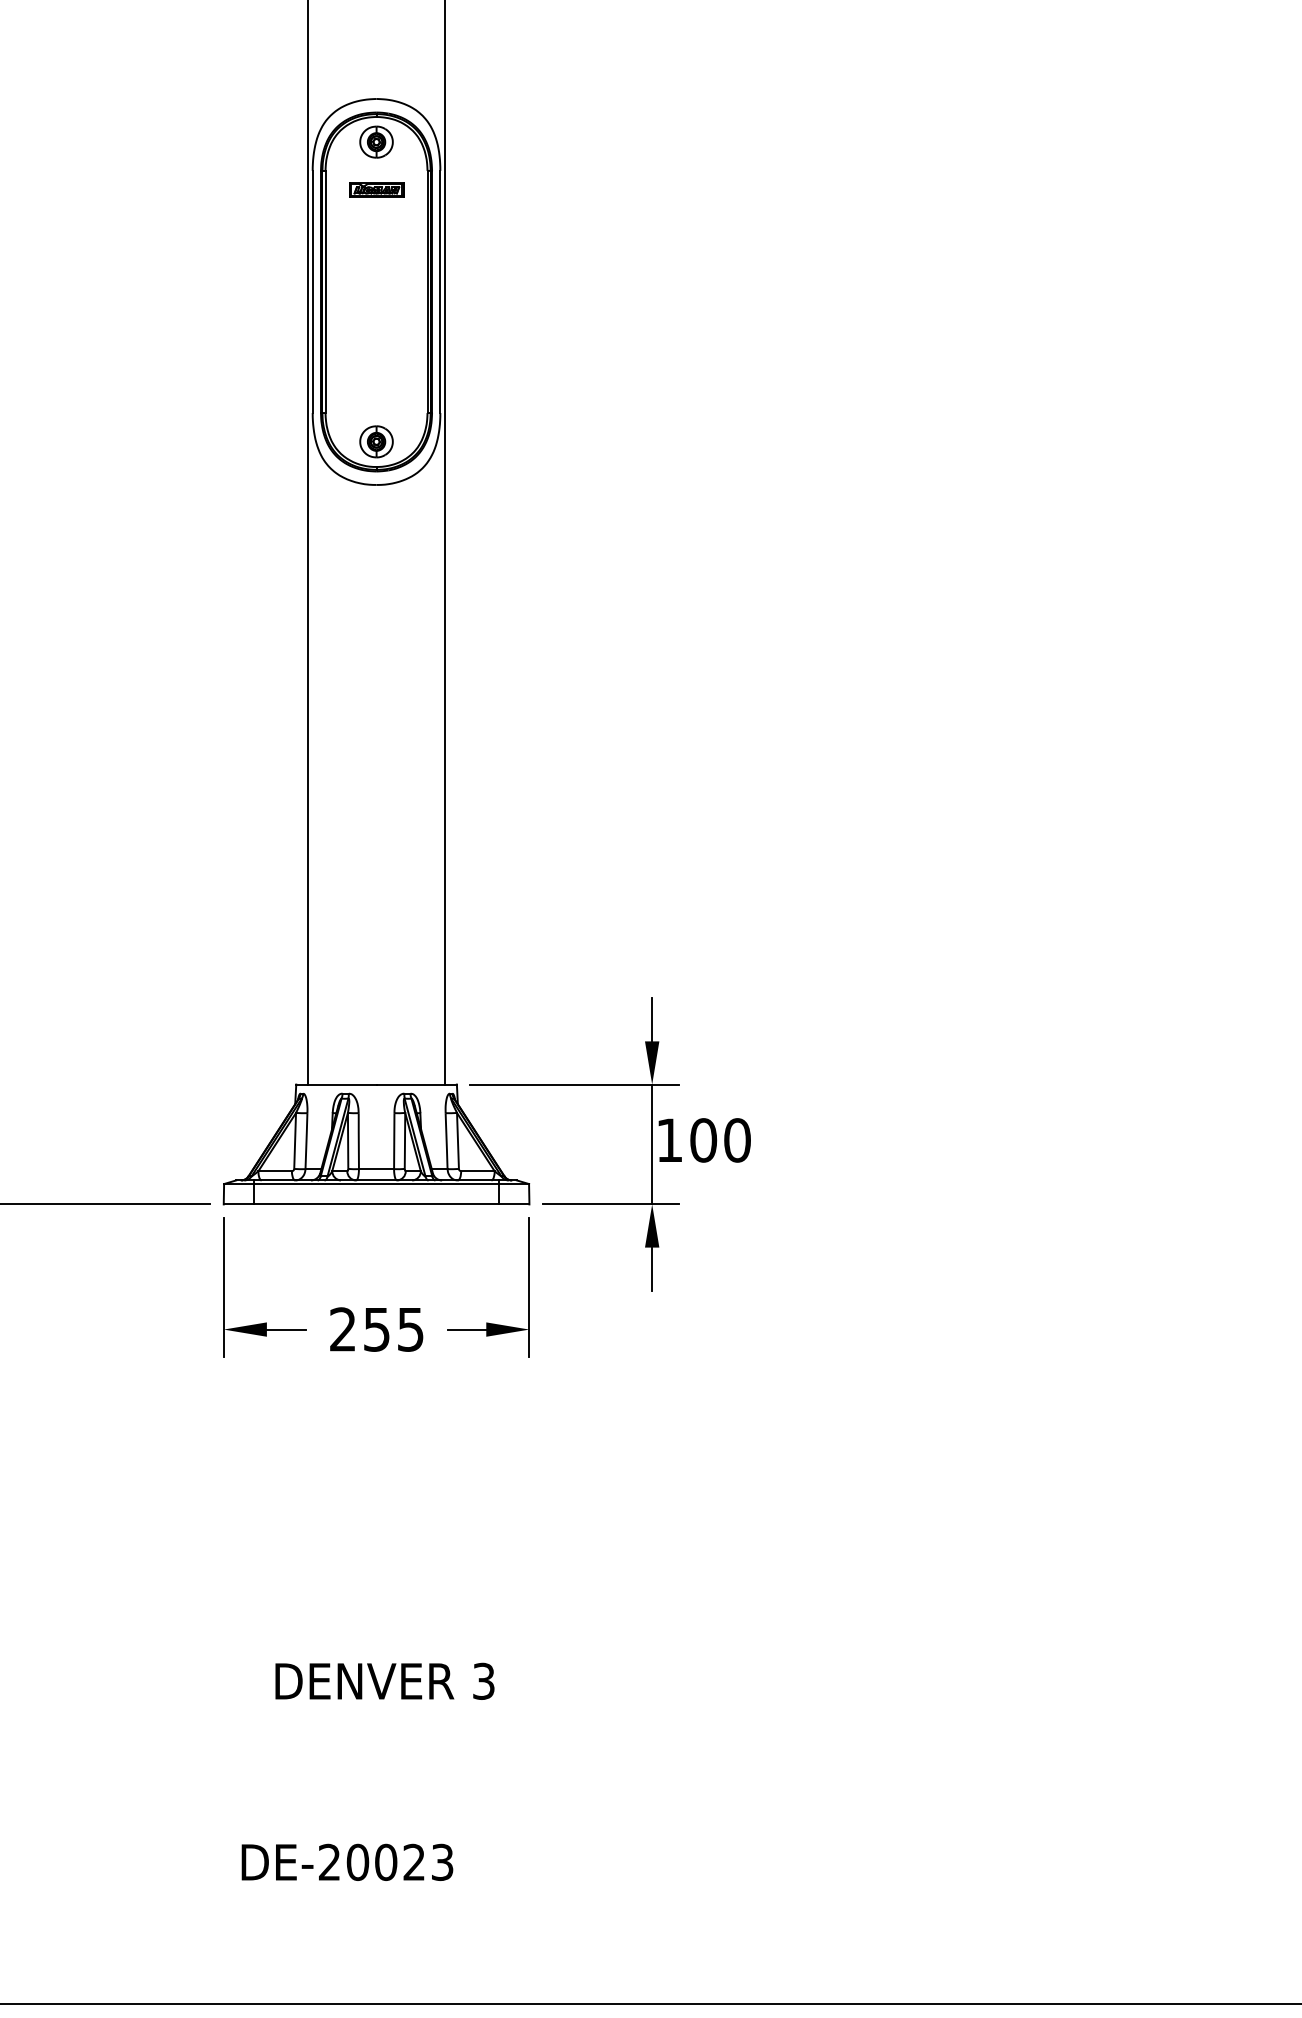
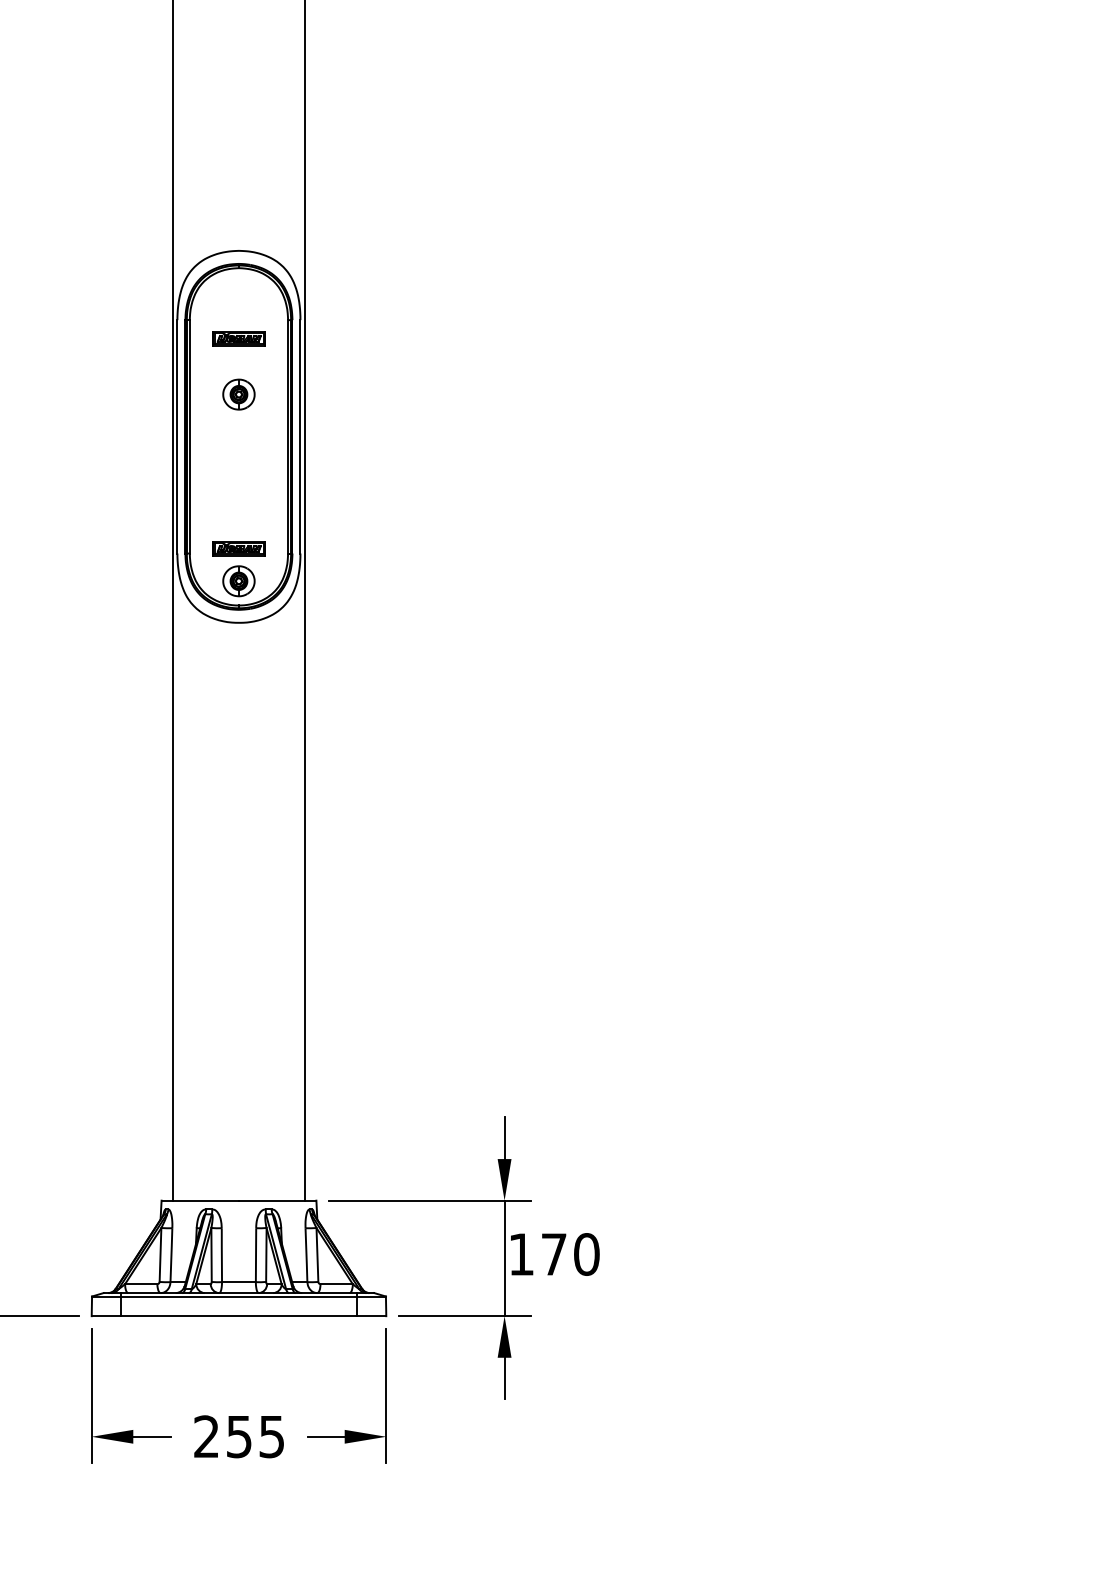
part: (376, 141) -> (238, 393), moved
part: (376, 407) -> (238, 548), added
text: (703, 1140) -> (554, 1254), 100 -> 170

